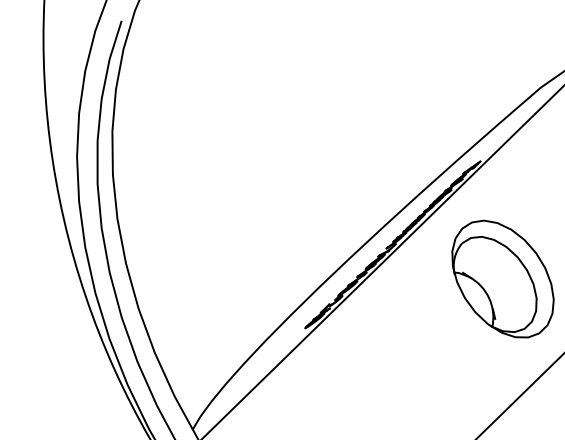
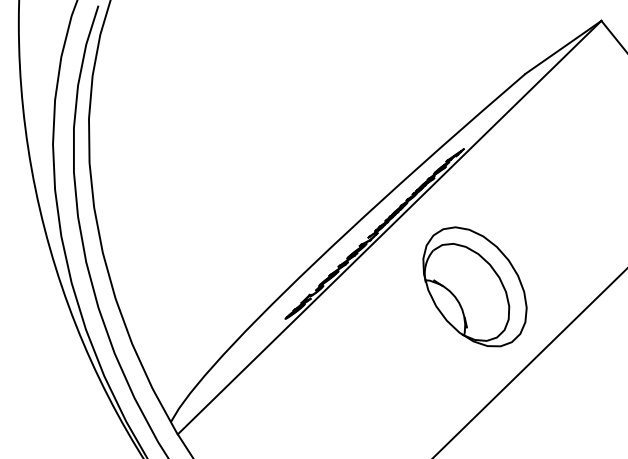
part: (502, 278) -> (474, 286), moved

